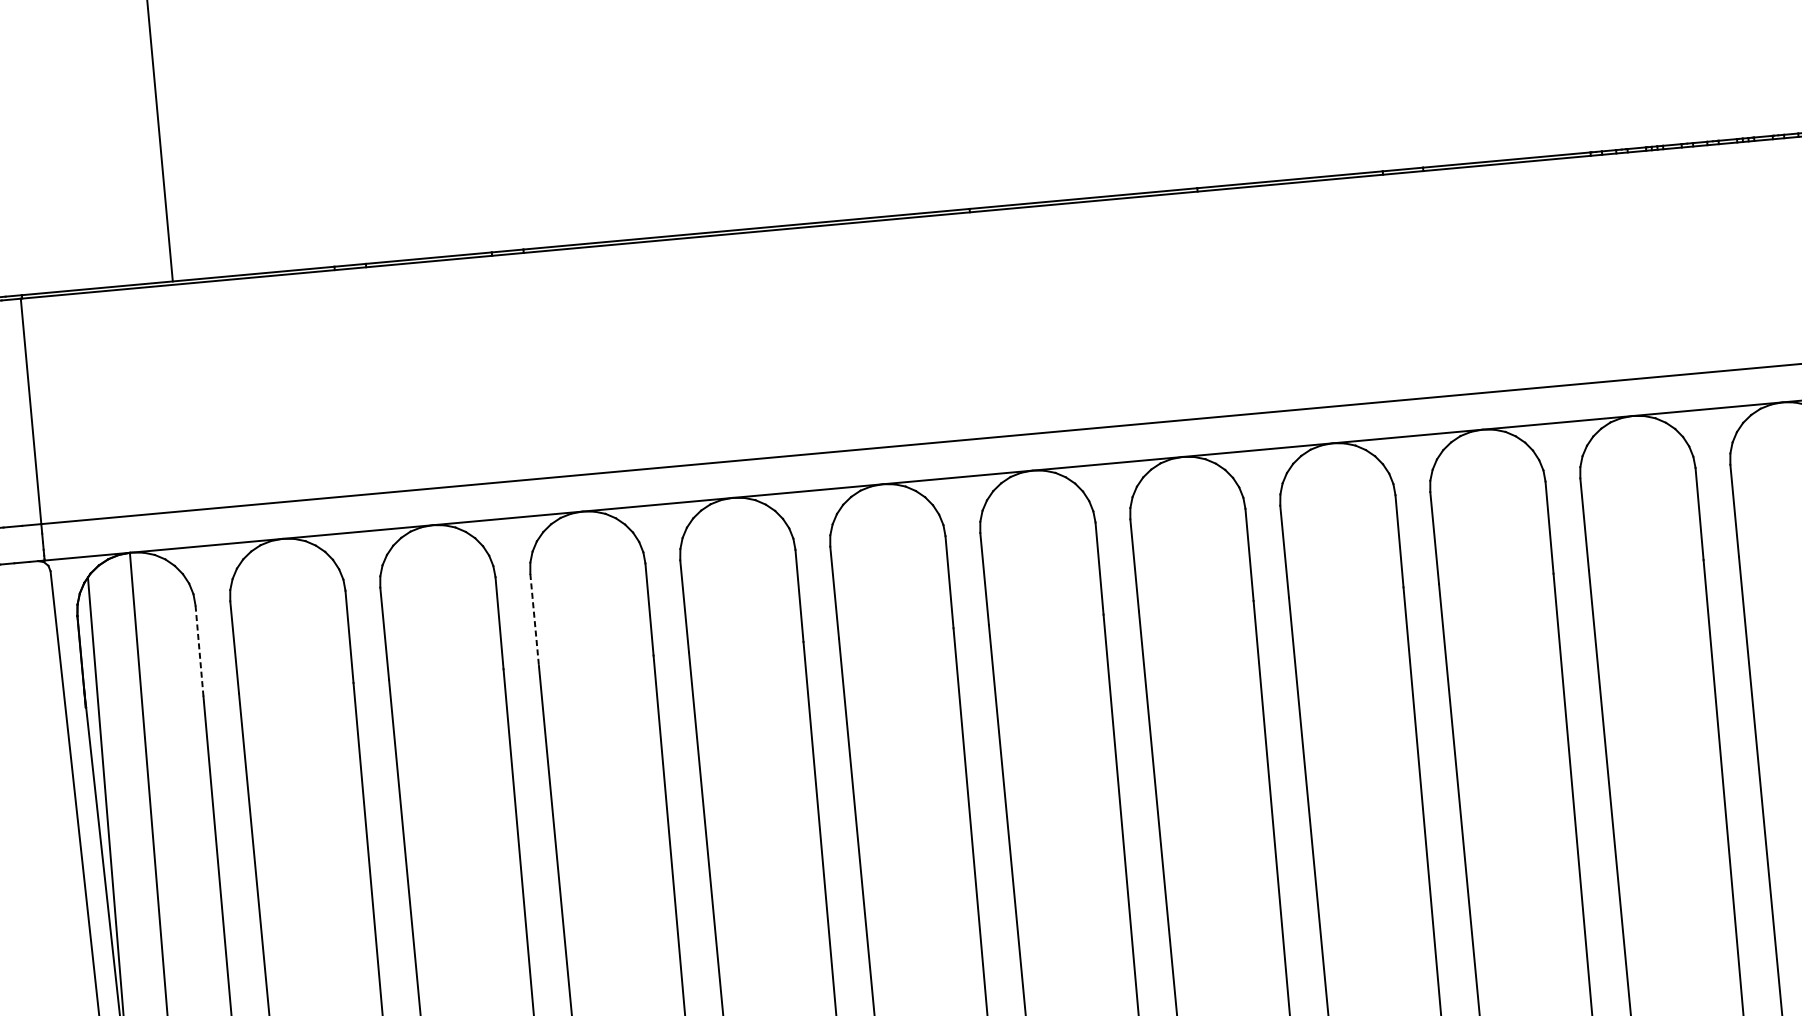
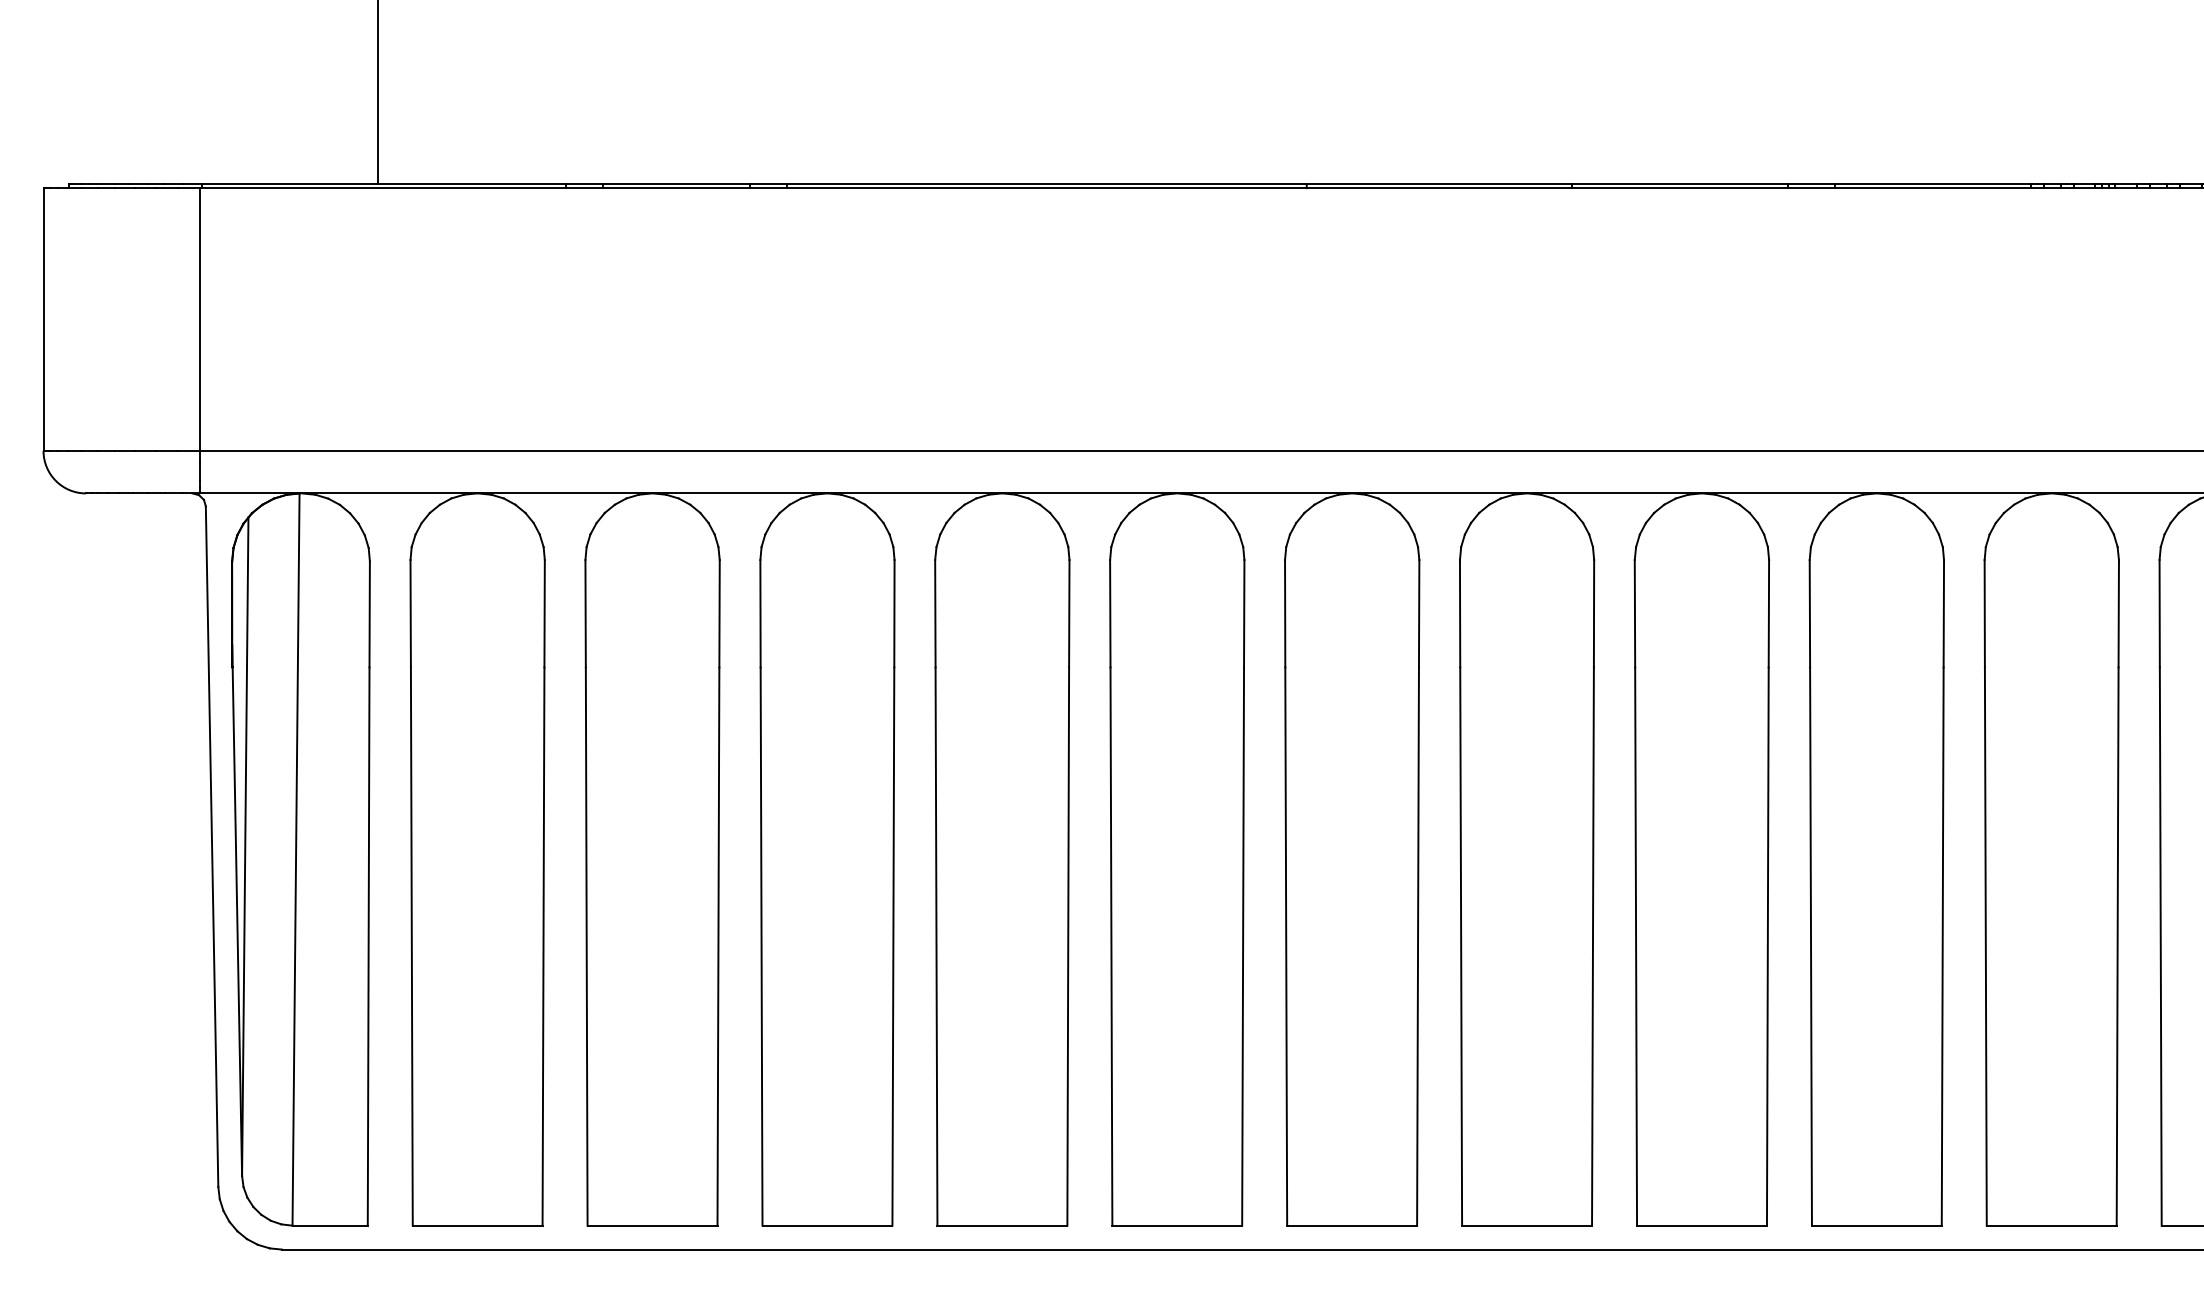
line: (534, 619) -> (760, 613), dashed -> solid
line: (199, 650) -> (369, 613), dashed -> solid

